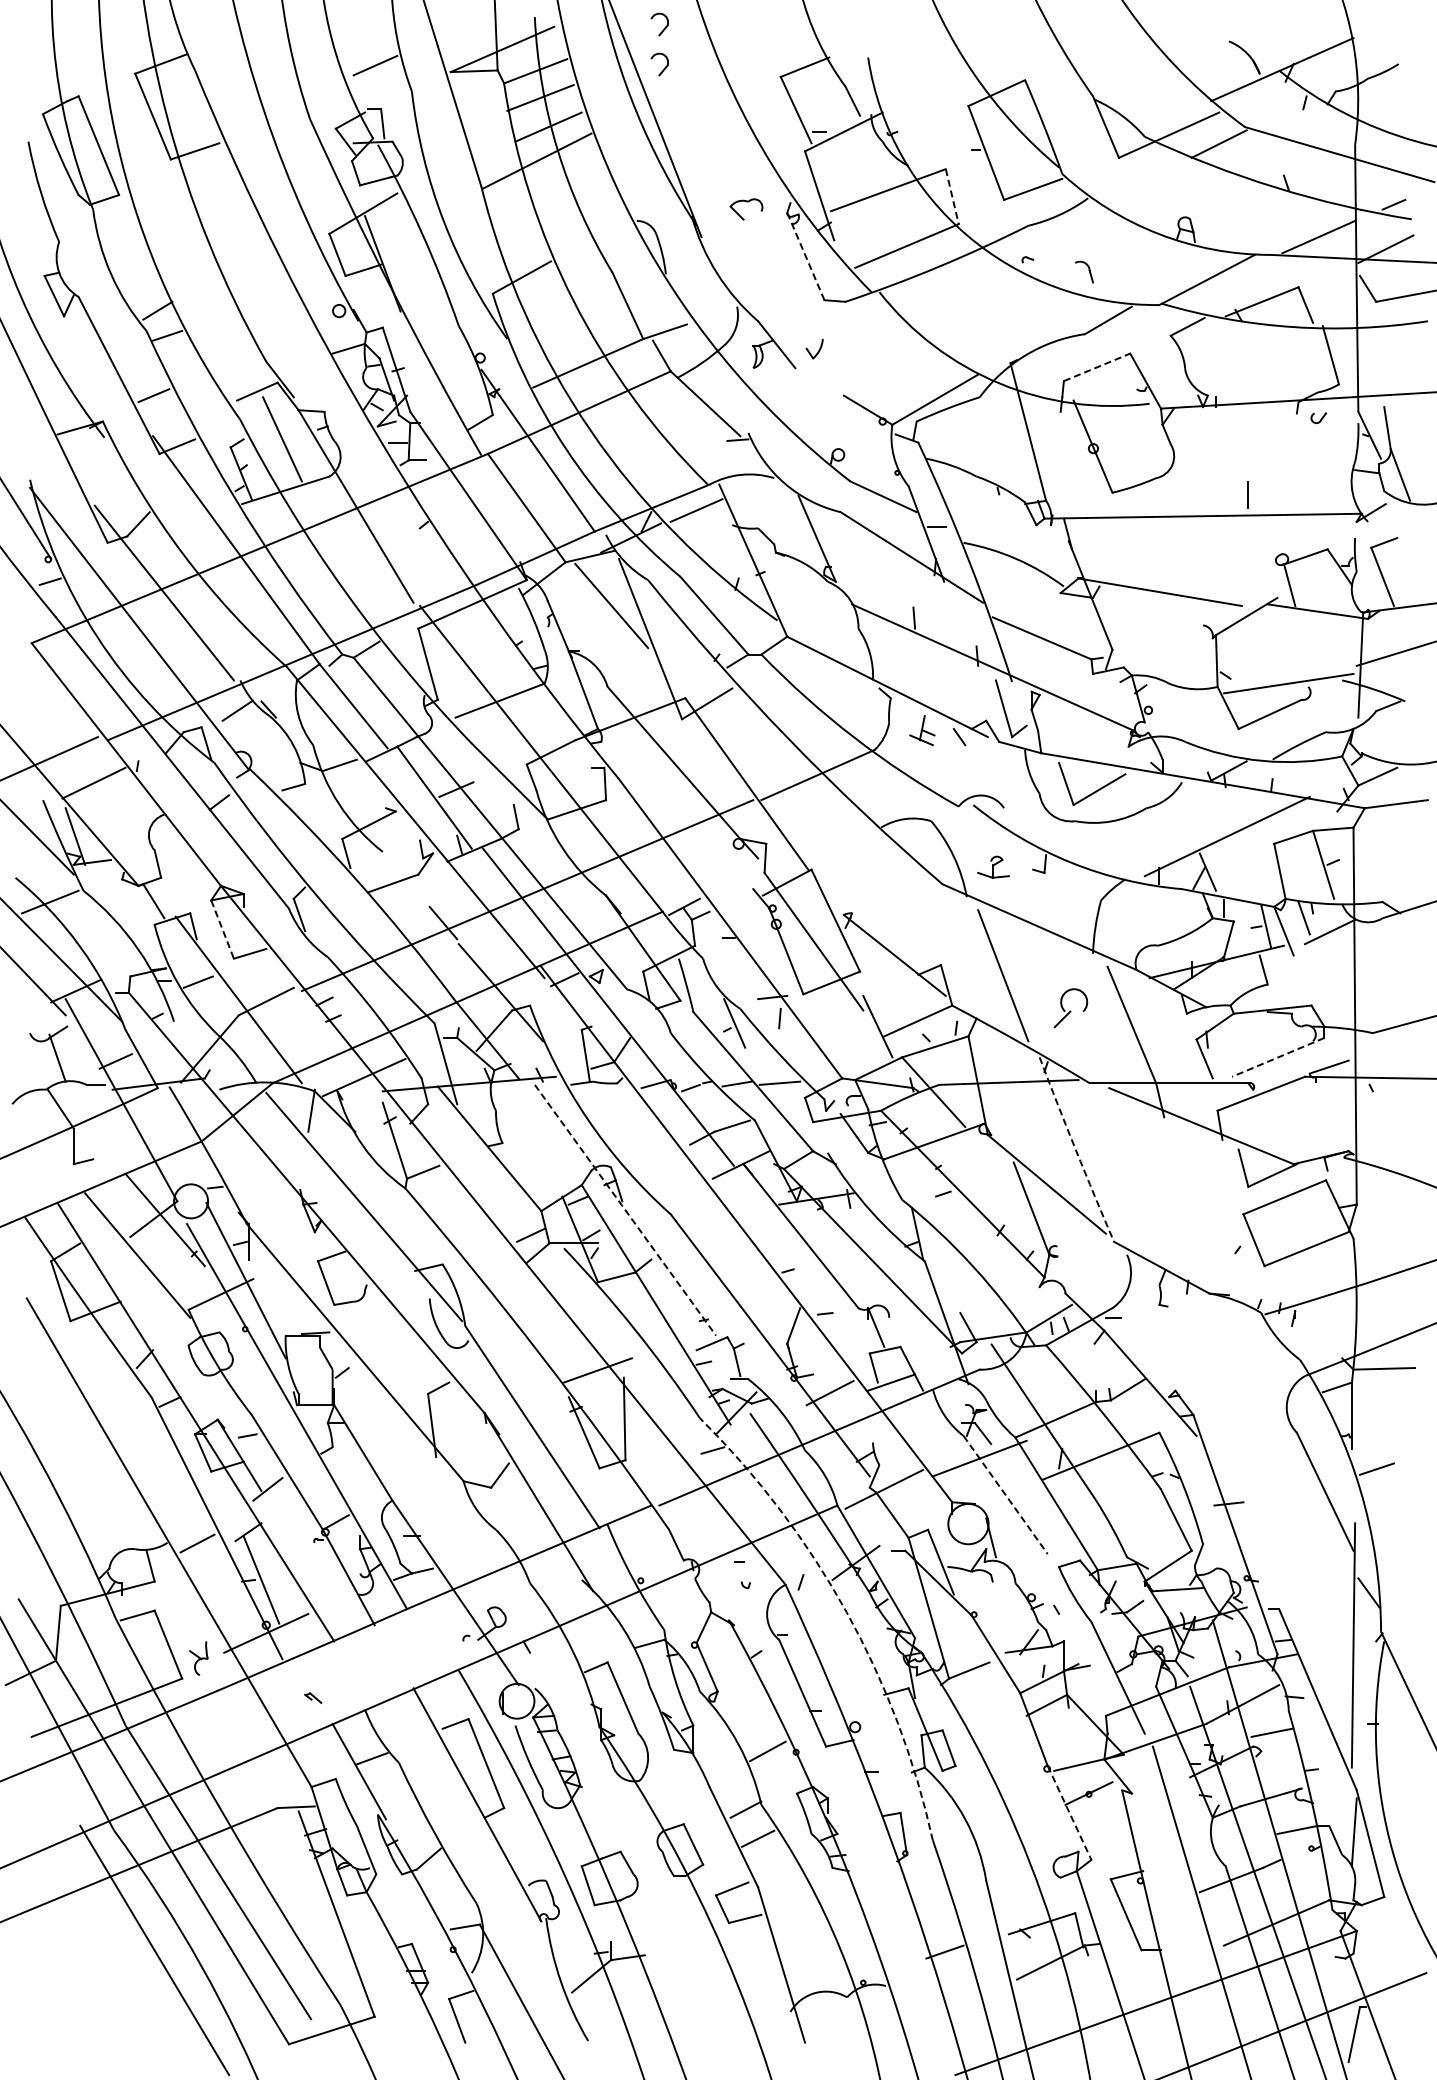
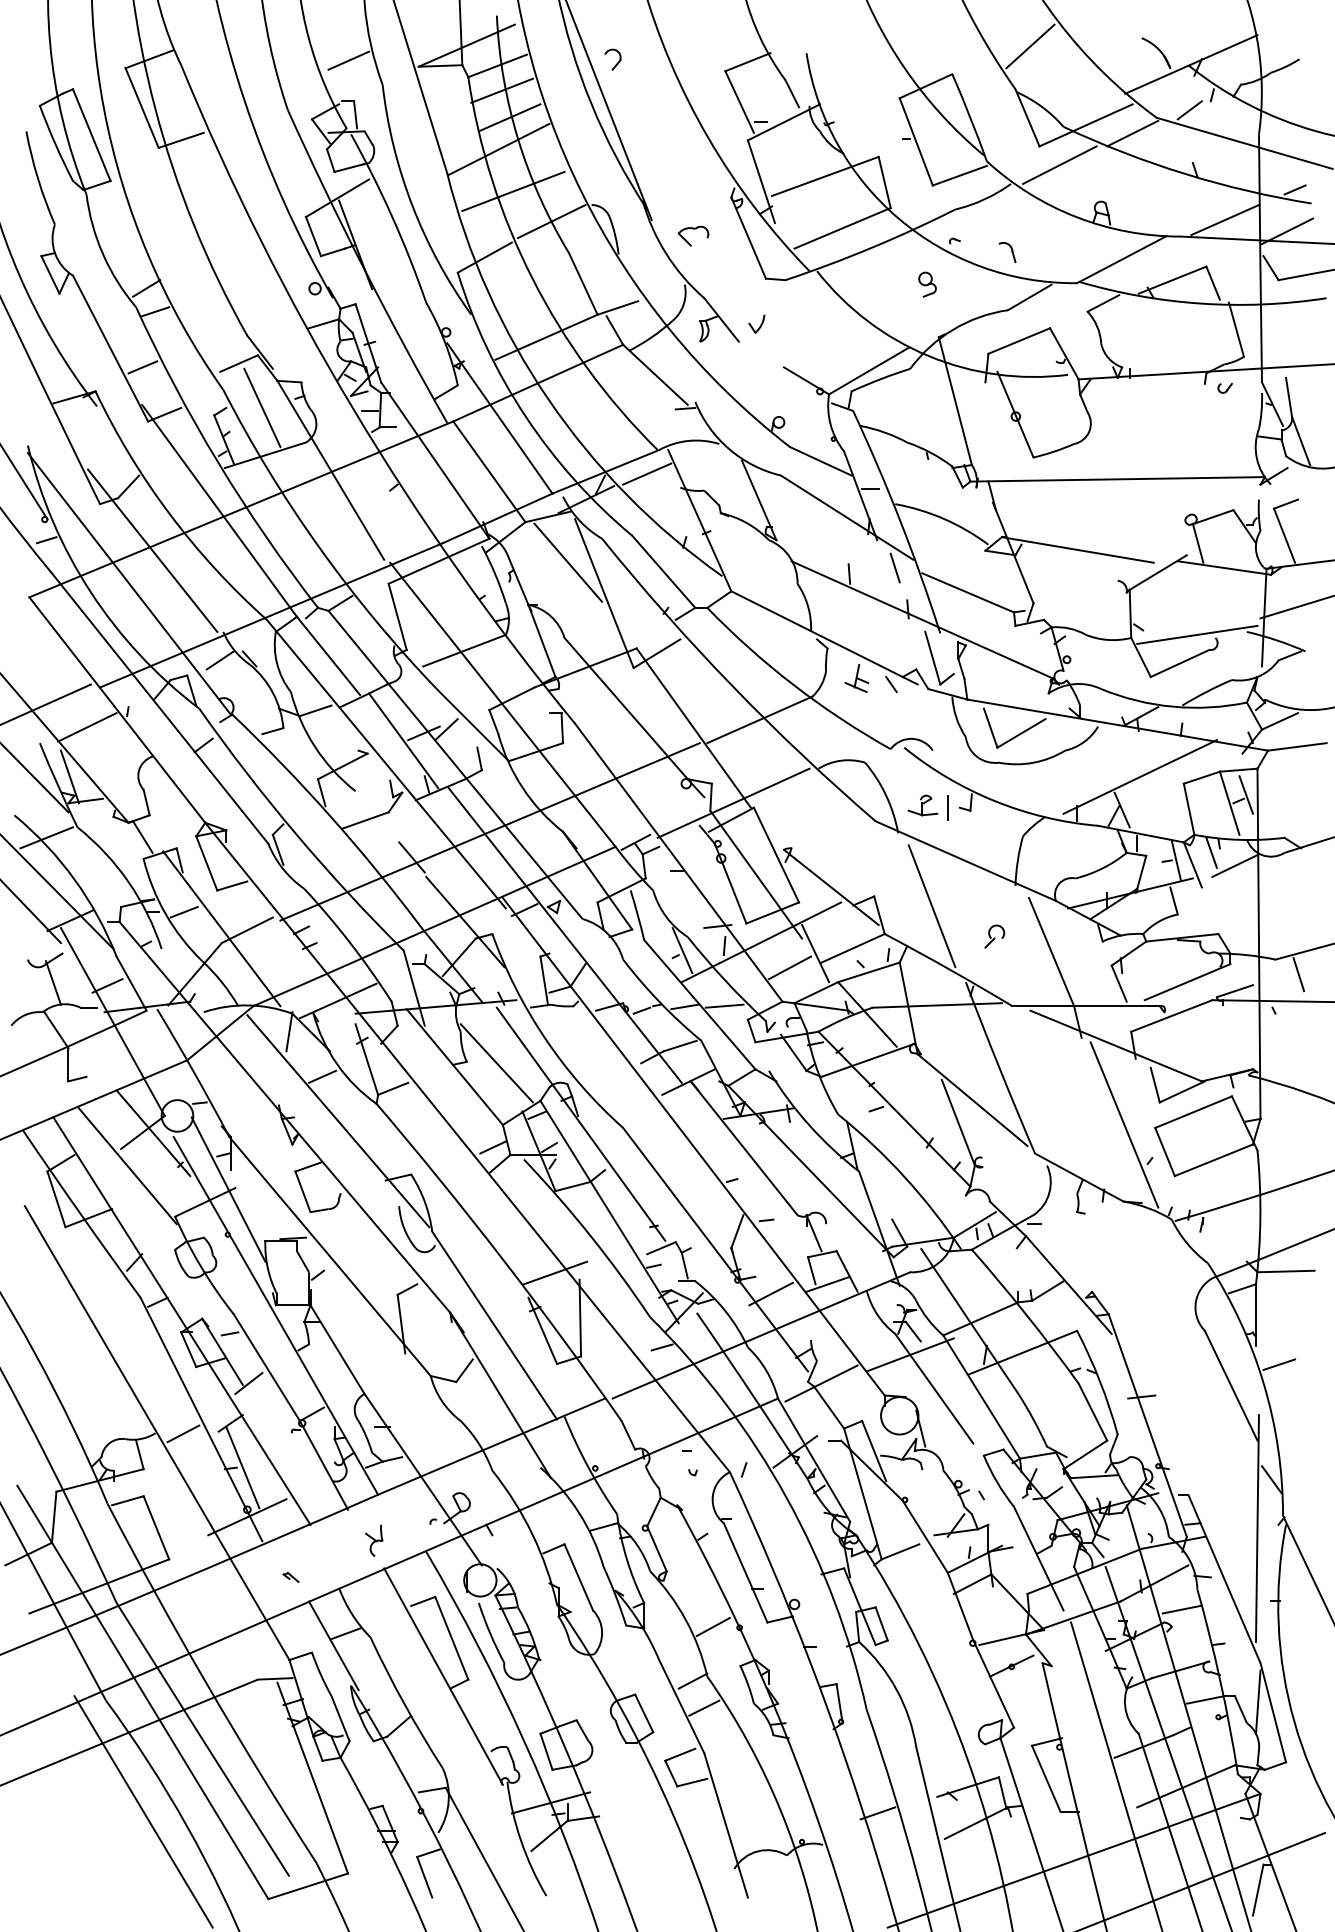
part: (659, 24) -> (612, 22), removed
line: (1109, 49) -> (1030, 45), added
line: (1280, 118) -> (1189, 109), added
line: (1140, 177) -> (1059, 164), added
line: (952, 197) -> (884, 183), dashed -> solid
part: (746, 202) -> (693, 229), moved
line: (552, 206) -> (513, 191), added
line: (593, 238) -> (551, 221), added
line: (805, 256) -> (748, 238), dashed -> solid
part: (998, 306) -> (927, 284), added
line: (1097, 367) -> (1019, 341), dashed -> solid
line: (1247, 494) -> (947, 807), moved
line: (963, 611) -> (895, 567), added
line: (480, 785) -> (446, 729), added
line: (1341, 855) -> (1246, 794), added
line: (789, 864) -> (733, 802), added
line: (222, 930) -> (206, 864), dashed -> solid
part: (1070, 1008) -> (994, 936), size x0.62
line: (819, 1014) -> (761, 942), added
line: (850, 1041) -> (790, 967), added
line: (1397, 1049) -> (1298, 974), added
line: (1277, 1057) -> (1186, 982), dashed -> solid
line: (534, 1144) -> (496, 1063), added
arc: (1075, 1150) -> (999, 1068), dashed -> solid
line: (346, 1158) -> (321, 1076), added
line: (625, 1210) -> (581, 1124), dashed -> solid
line: (1209, 1211) -> (1123, 1125), added
line: (1005, 1495) -> (934, 1389), dashed -> solid
arc: (846, 1612) -> (786, 1497), dashed -> solid
part: (198, 1658) -> (373, 1540), moved
line: (1069, 1812) -> (993, 1683), dashed -> solid
line: (593, 1940) -> (551, 1802), added

